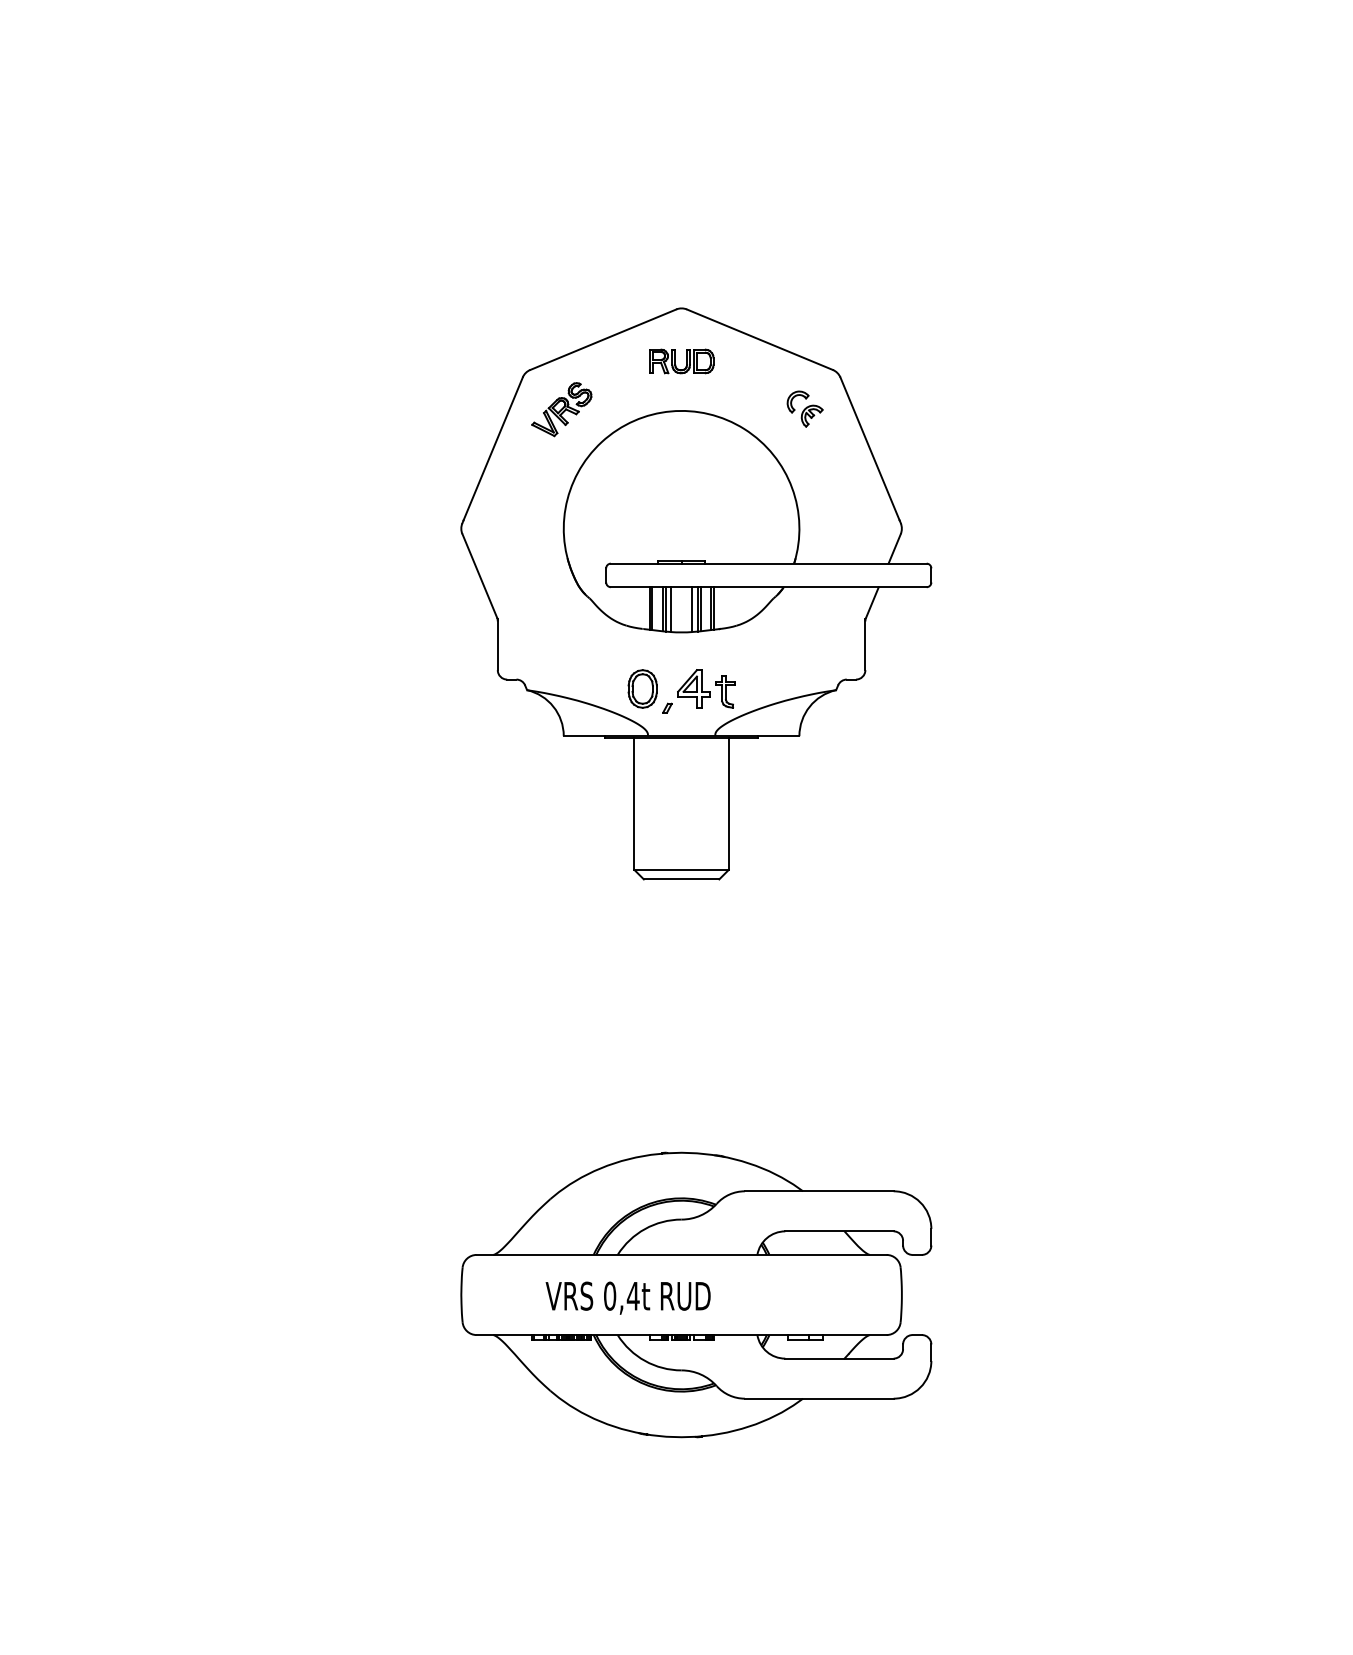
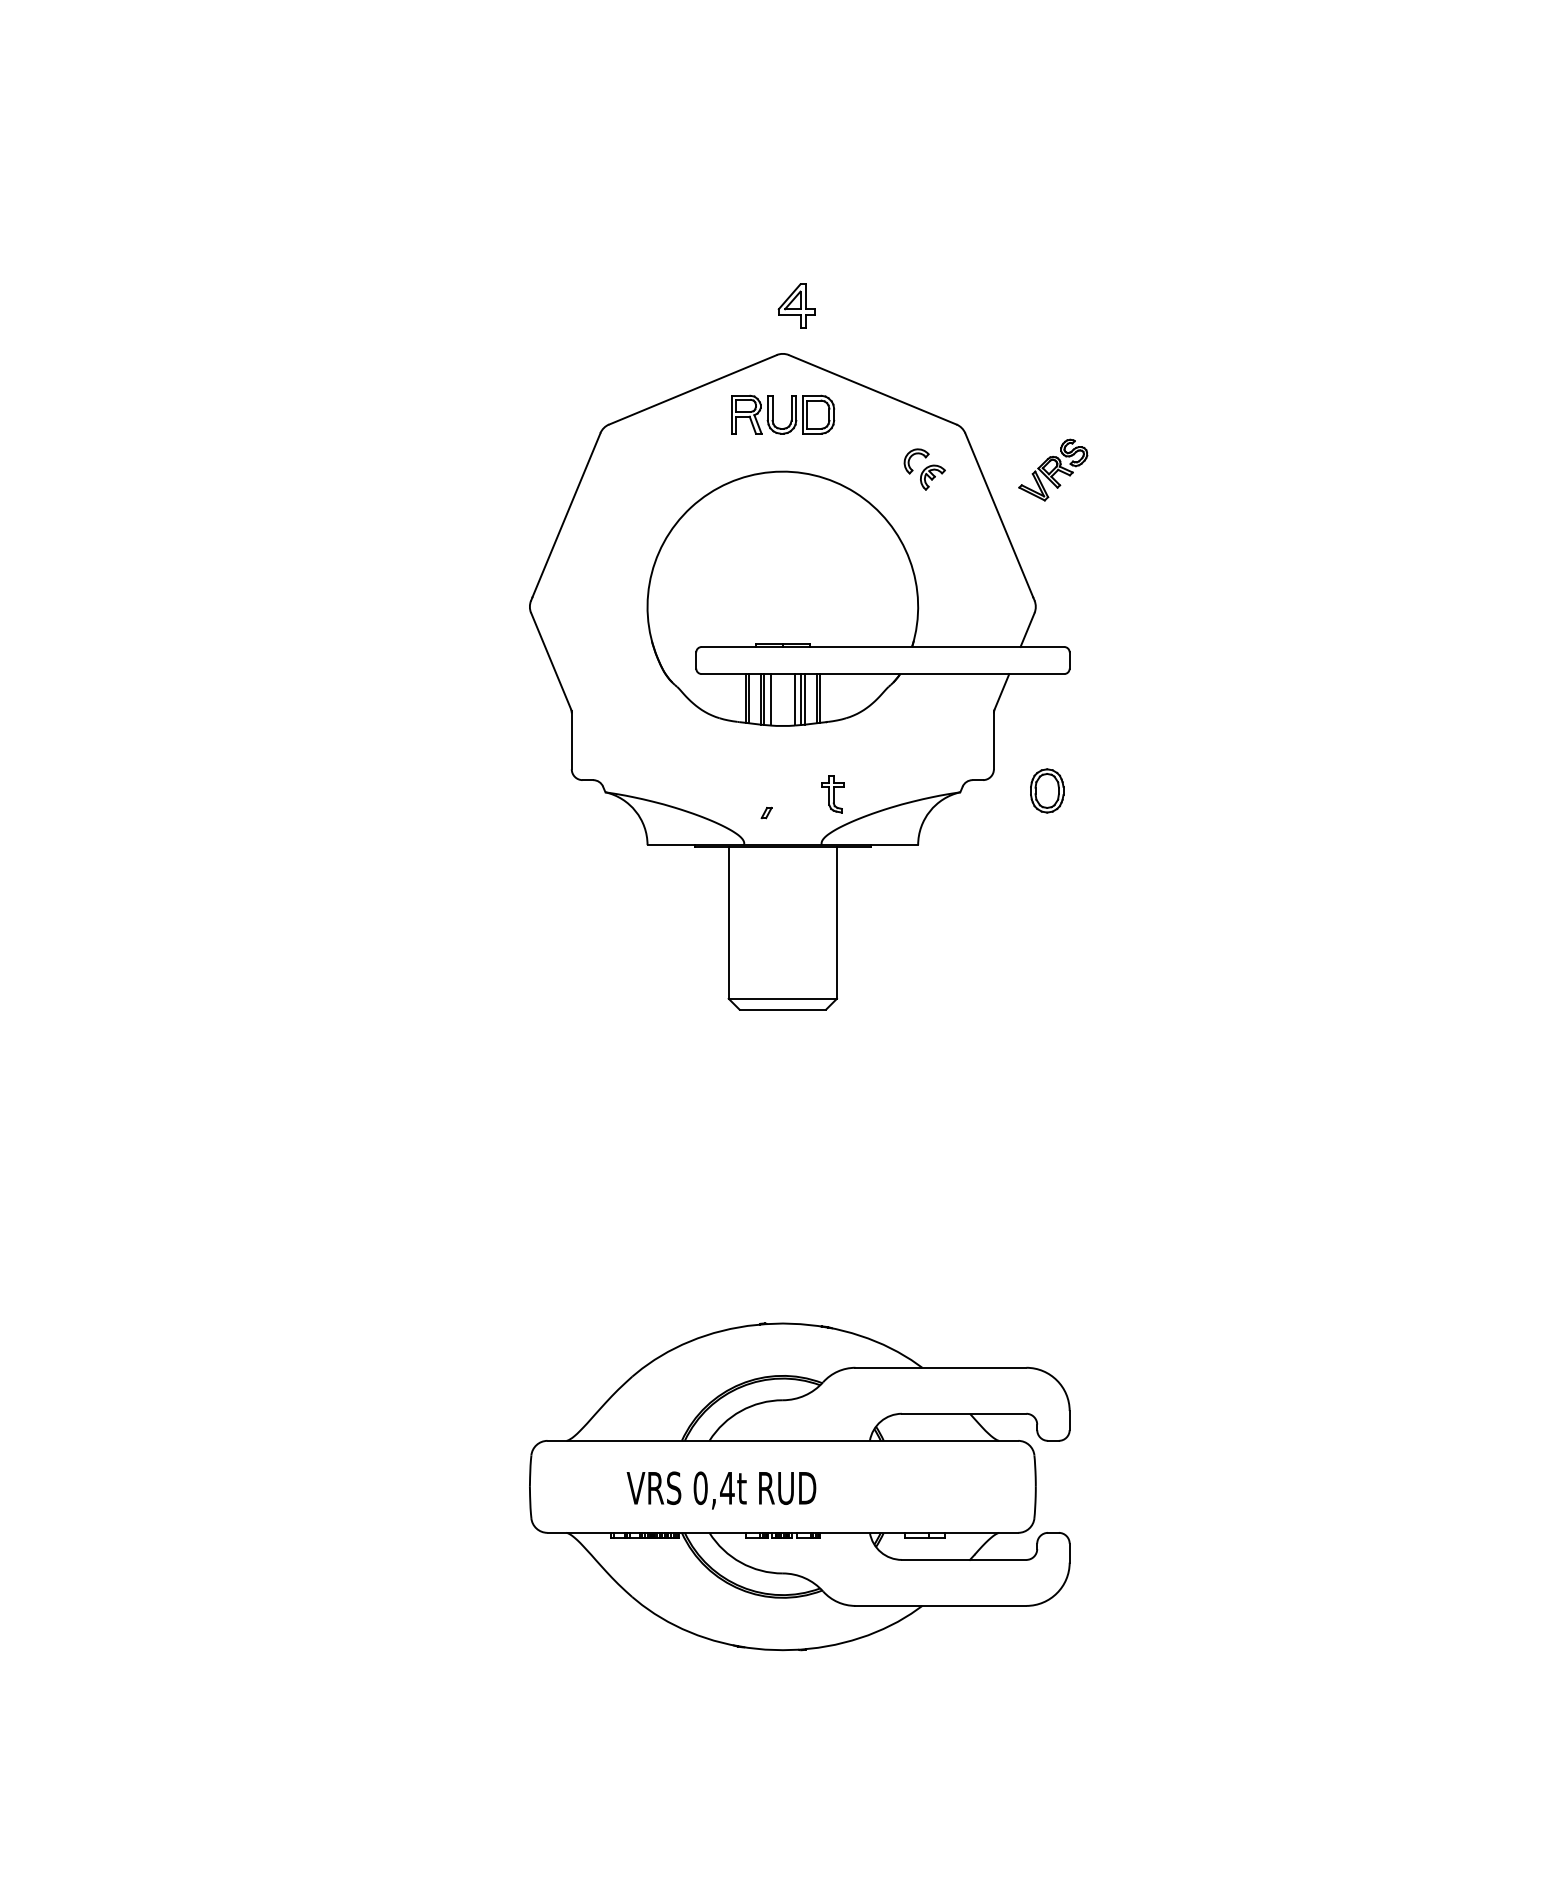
part: (681, 361) -> (782, 414), size x1.4
part: (561, 409) -> (1053, 469), moved
part: (642, 688) -> (1047, 790), moved
part: (693, 688) -> (796, 305), moved

